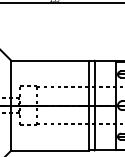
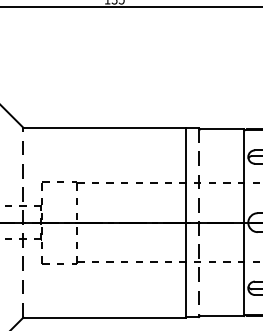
line: (11, 105) -> (24, 222), solid -> dashed
line: (94, 105) -> (198, 222), solid -> dashed

